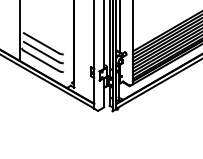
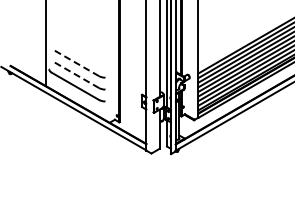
line: (41, 43) -> (75, 62), solid -> dashed
line: (41, 52) -> (75, 74), solid -> dashed

